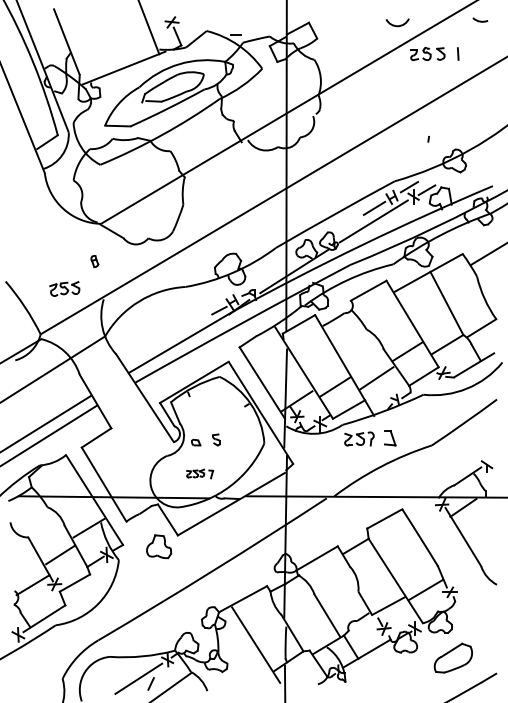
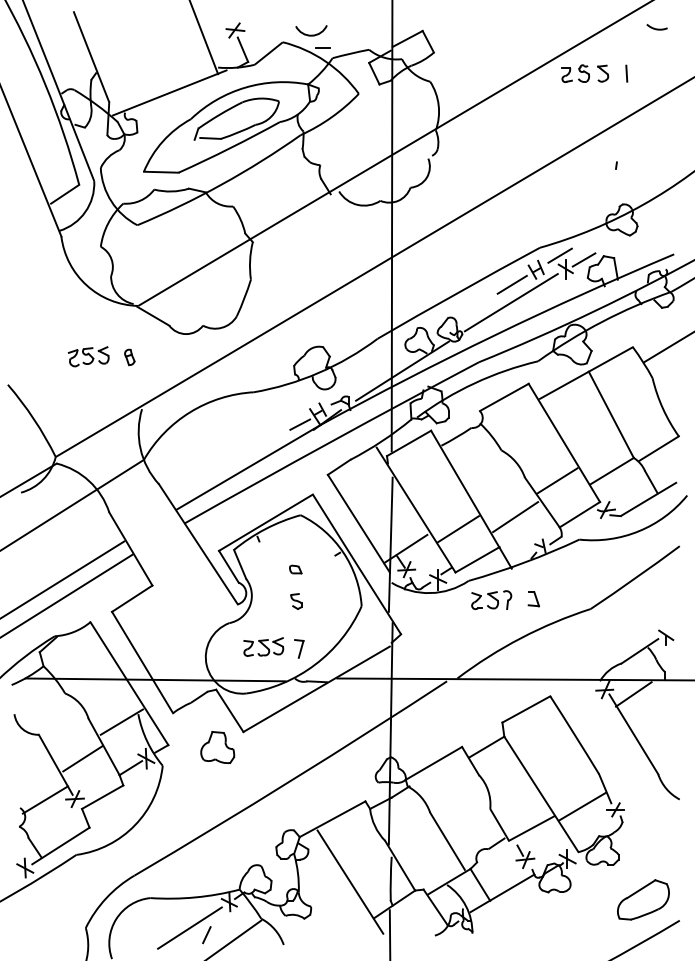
arc: (397, 25) -> (311, 34), moved
line: (428, 138) -> (616, 164), moved
part: (64, 288) -> (88, 356), moved
part: (390, 438) -> (534, 599), size x0.71
part: (196, 442) -> (296, 569), moved
part: (199, 473) -> (272, 647), size x1.67
part: (452, 657) -> (642, 898), moved

